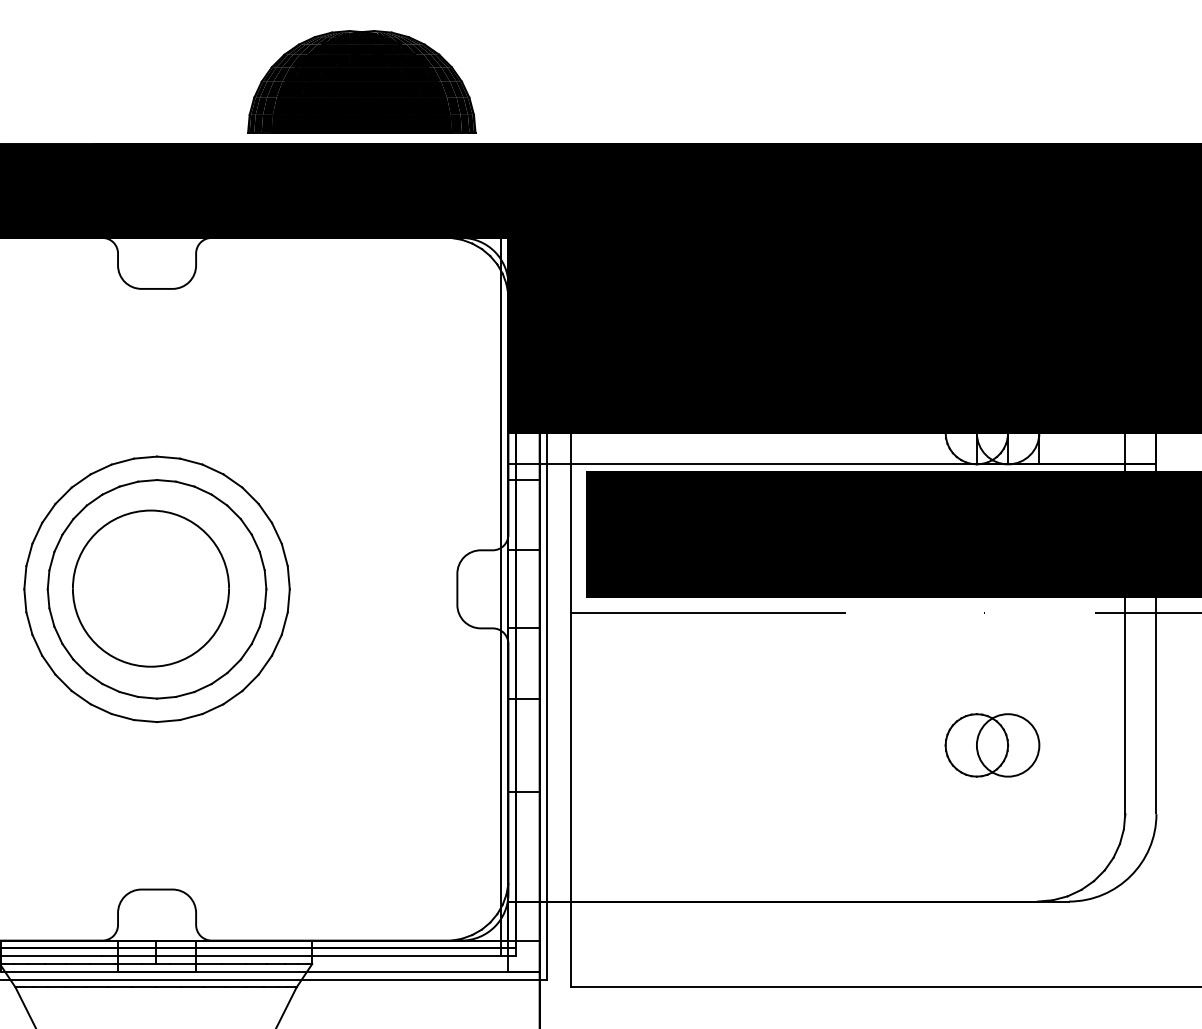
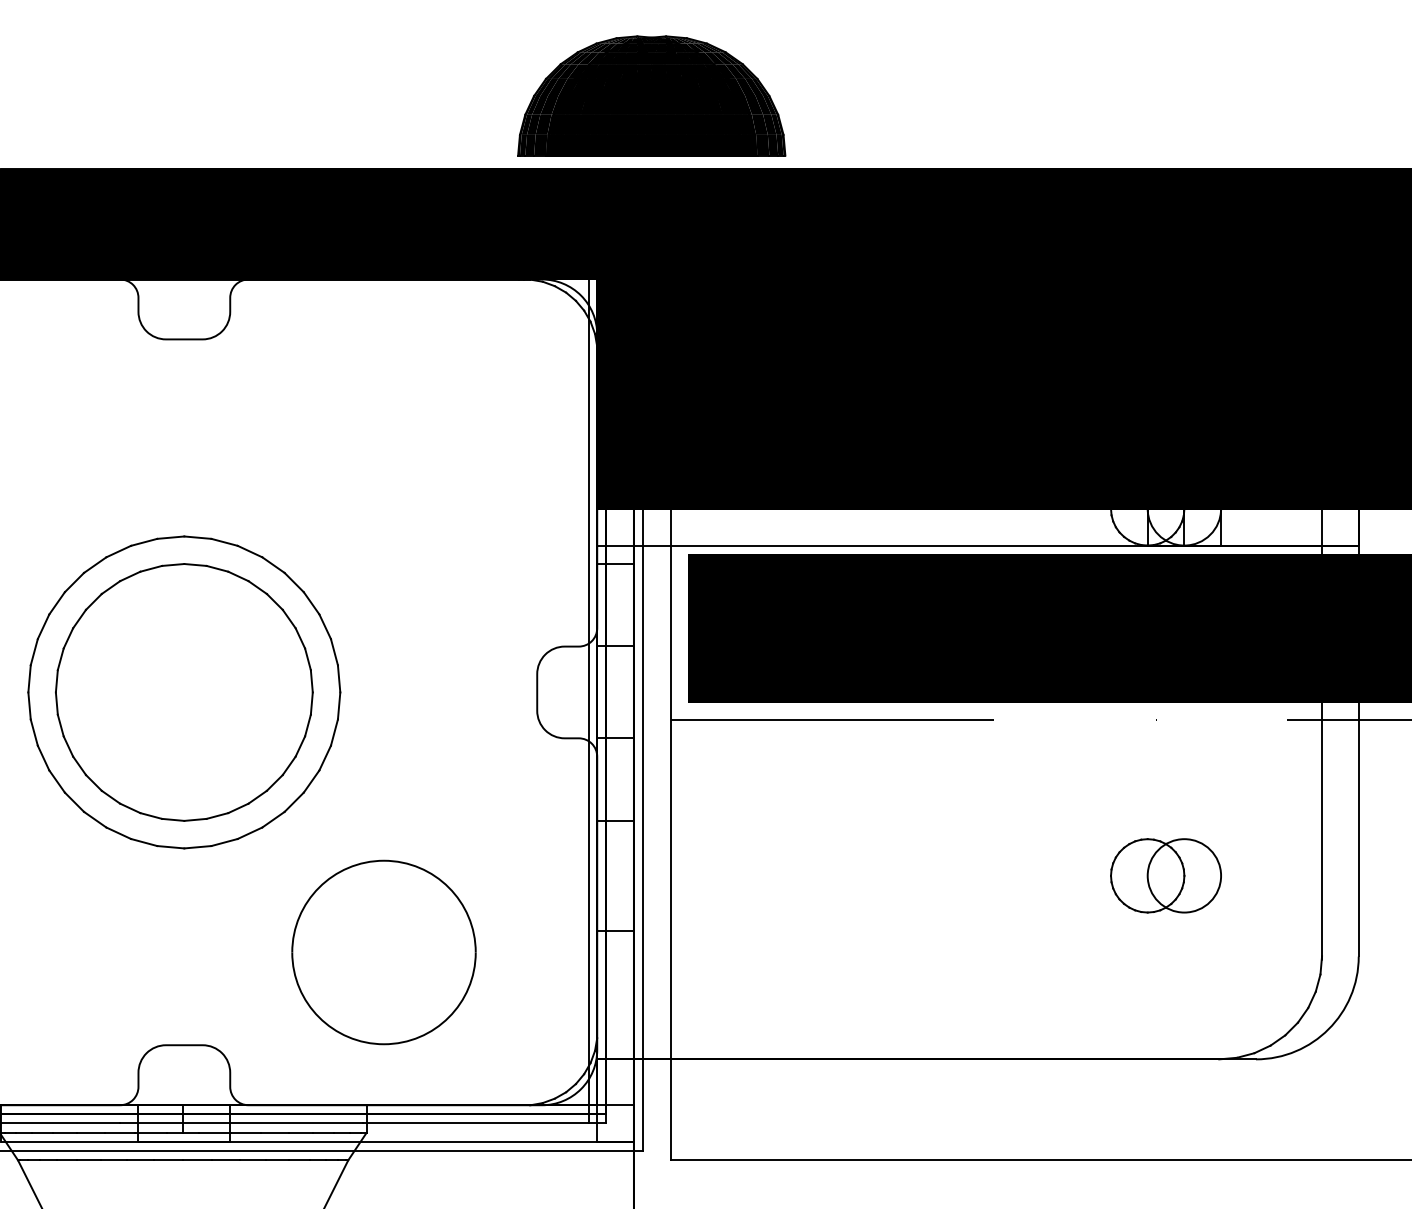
part: (361, 81) -> (651, 95), moved
part: (150, 588) -> (383, 952), moved

